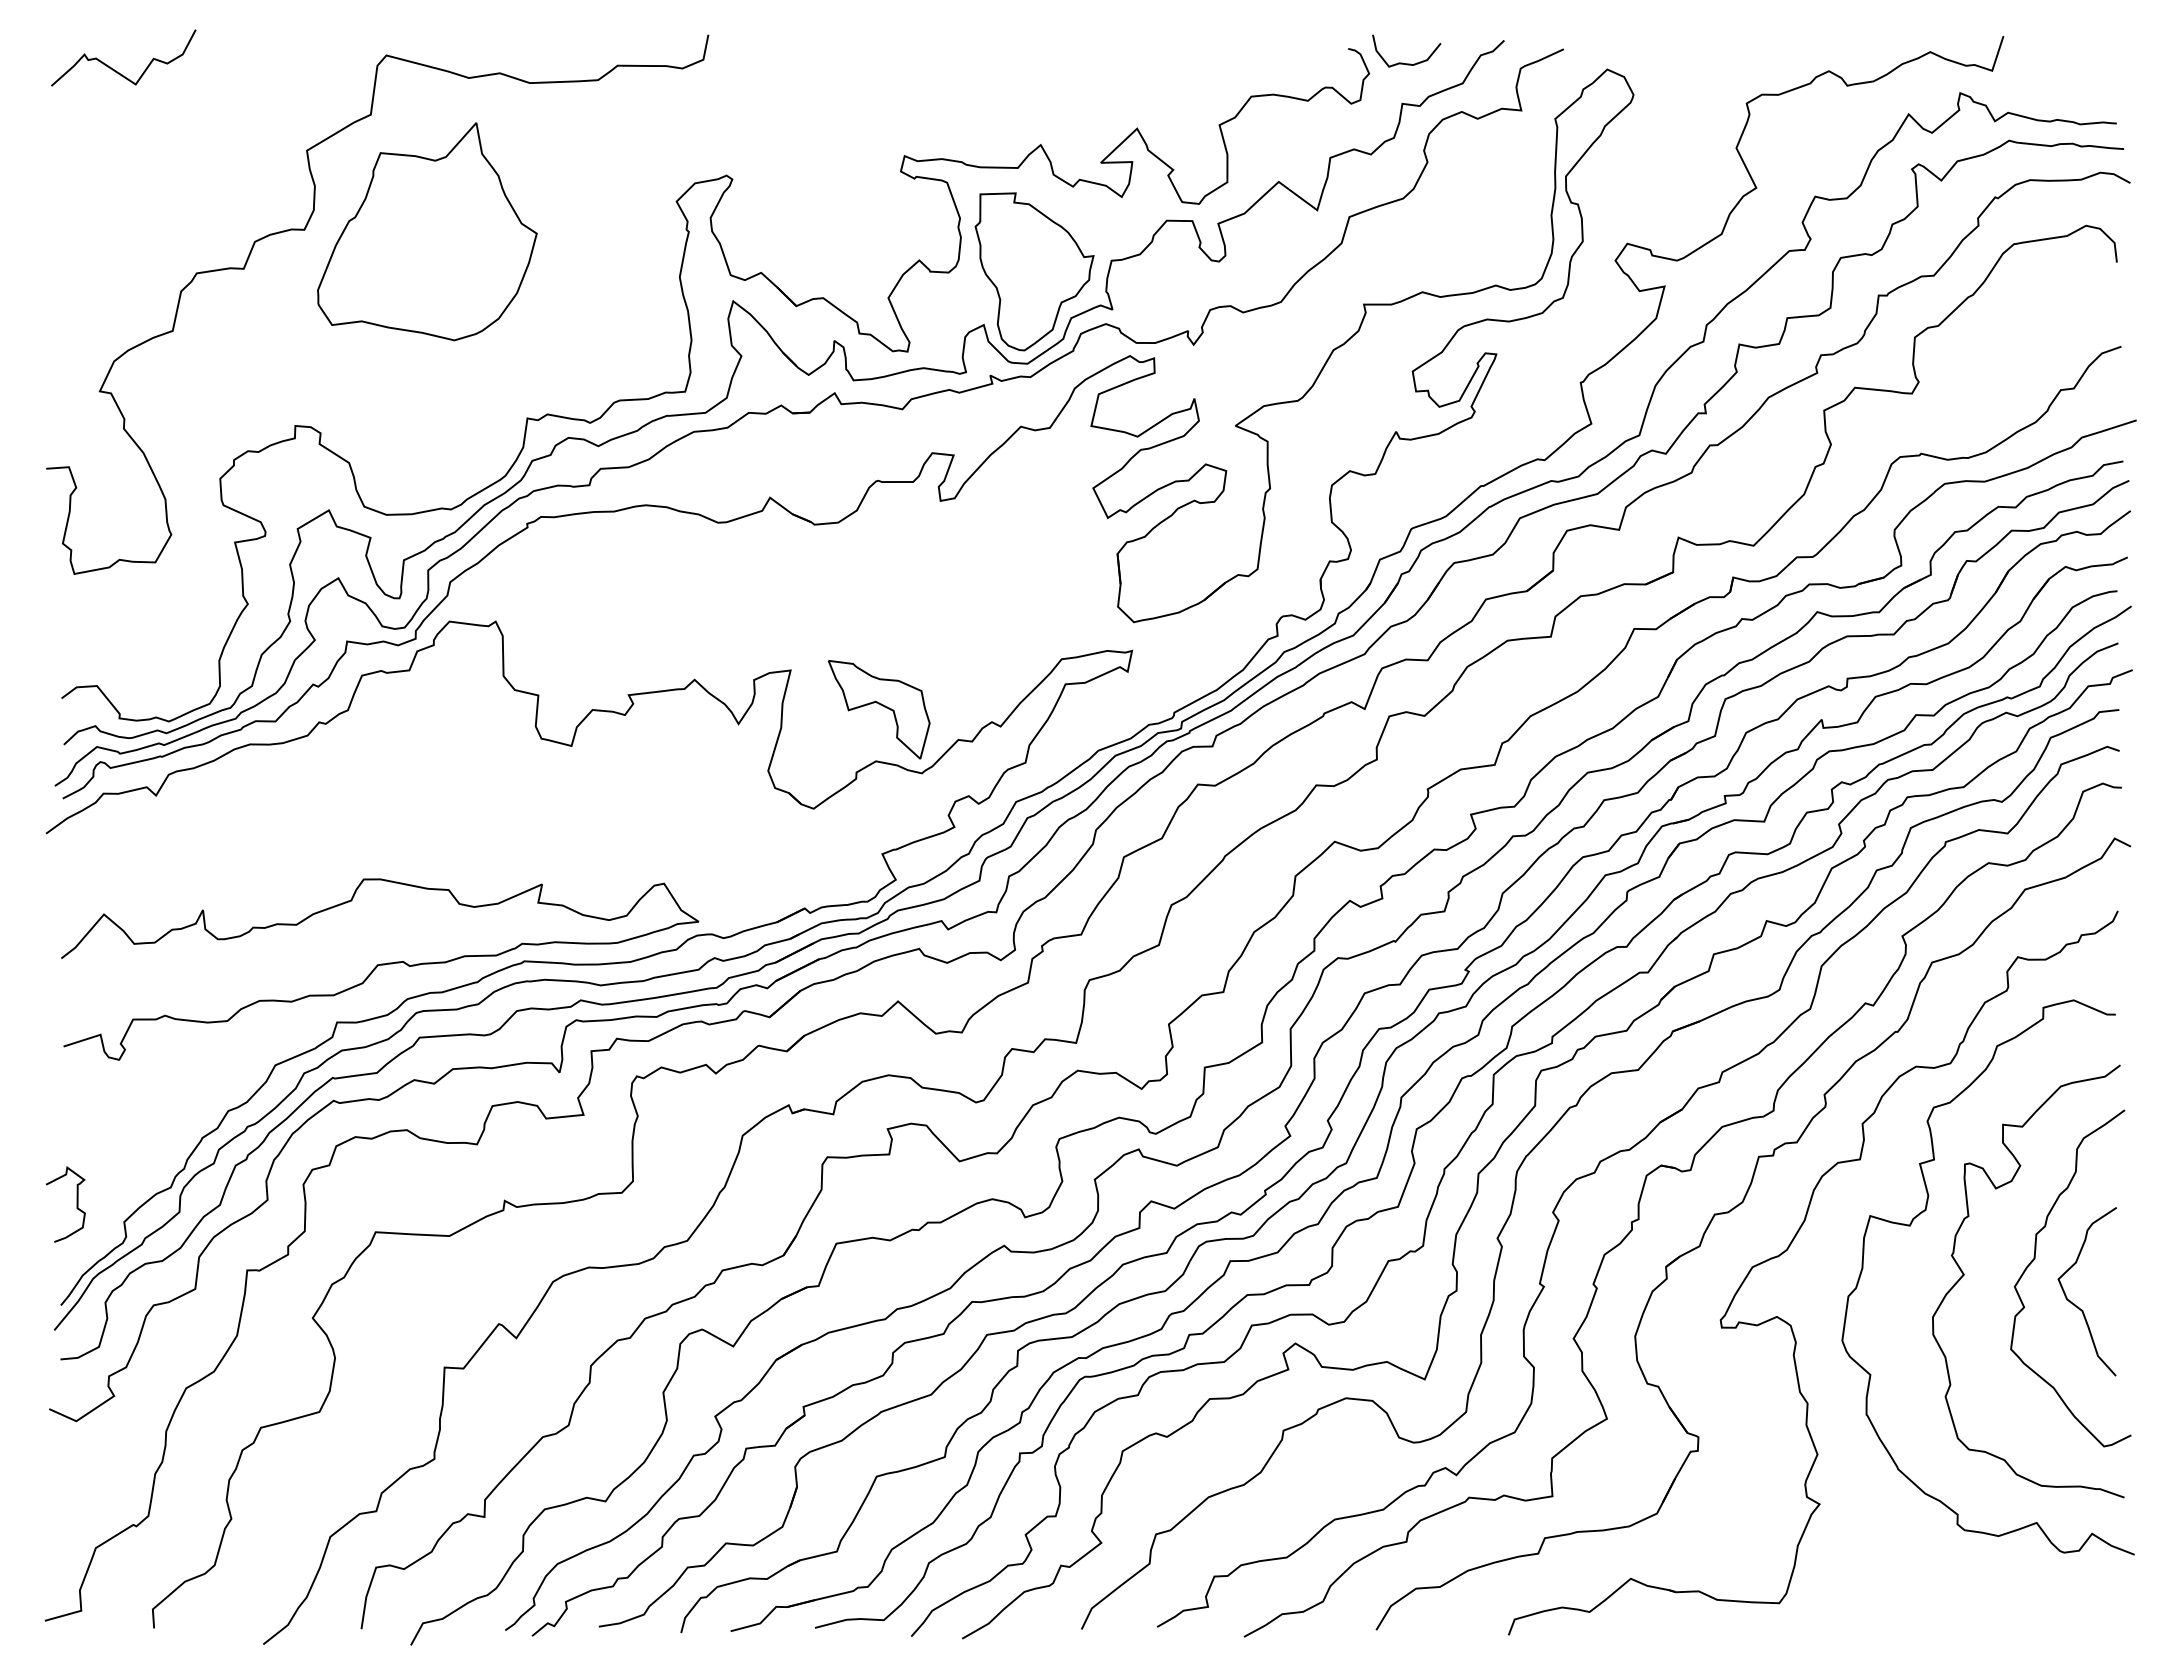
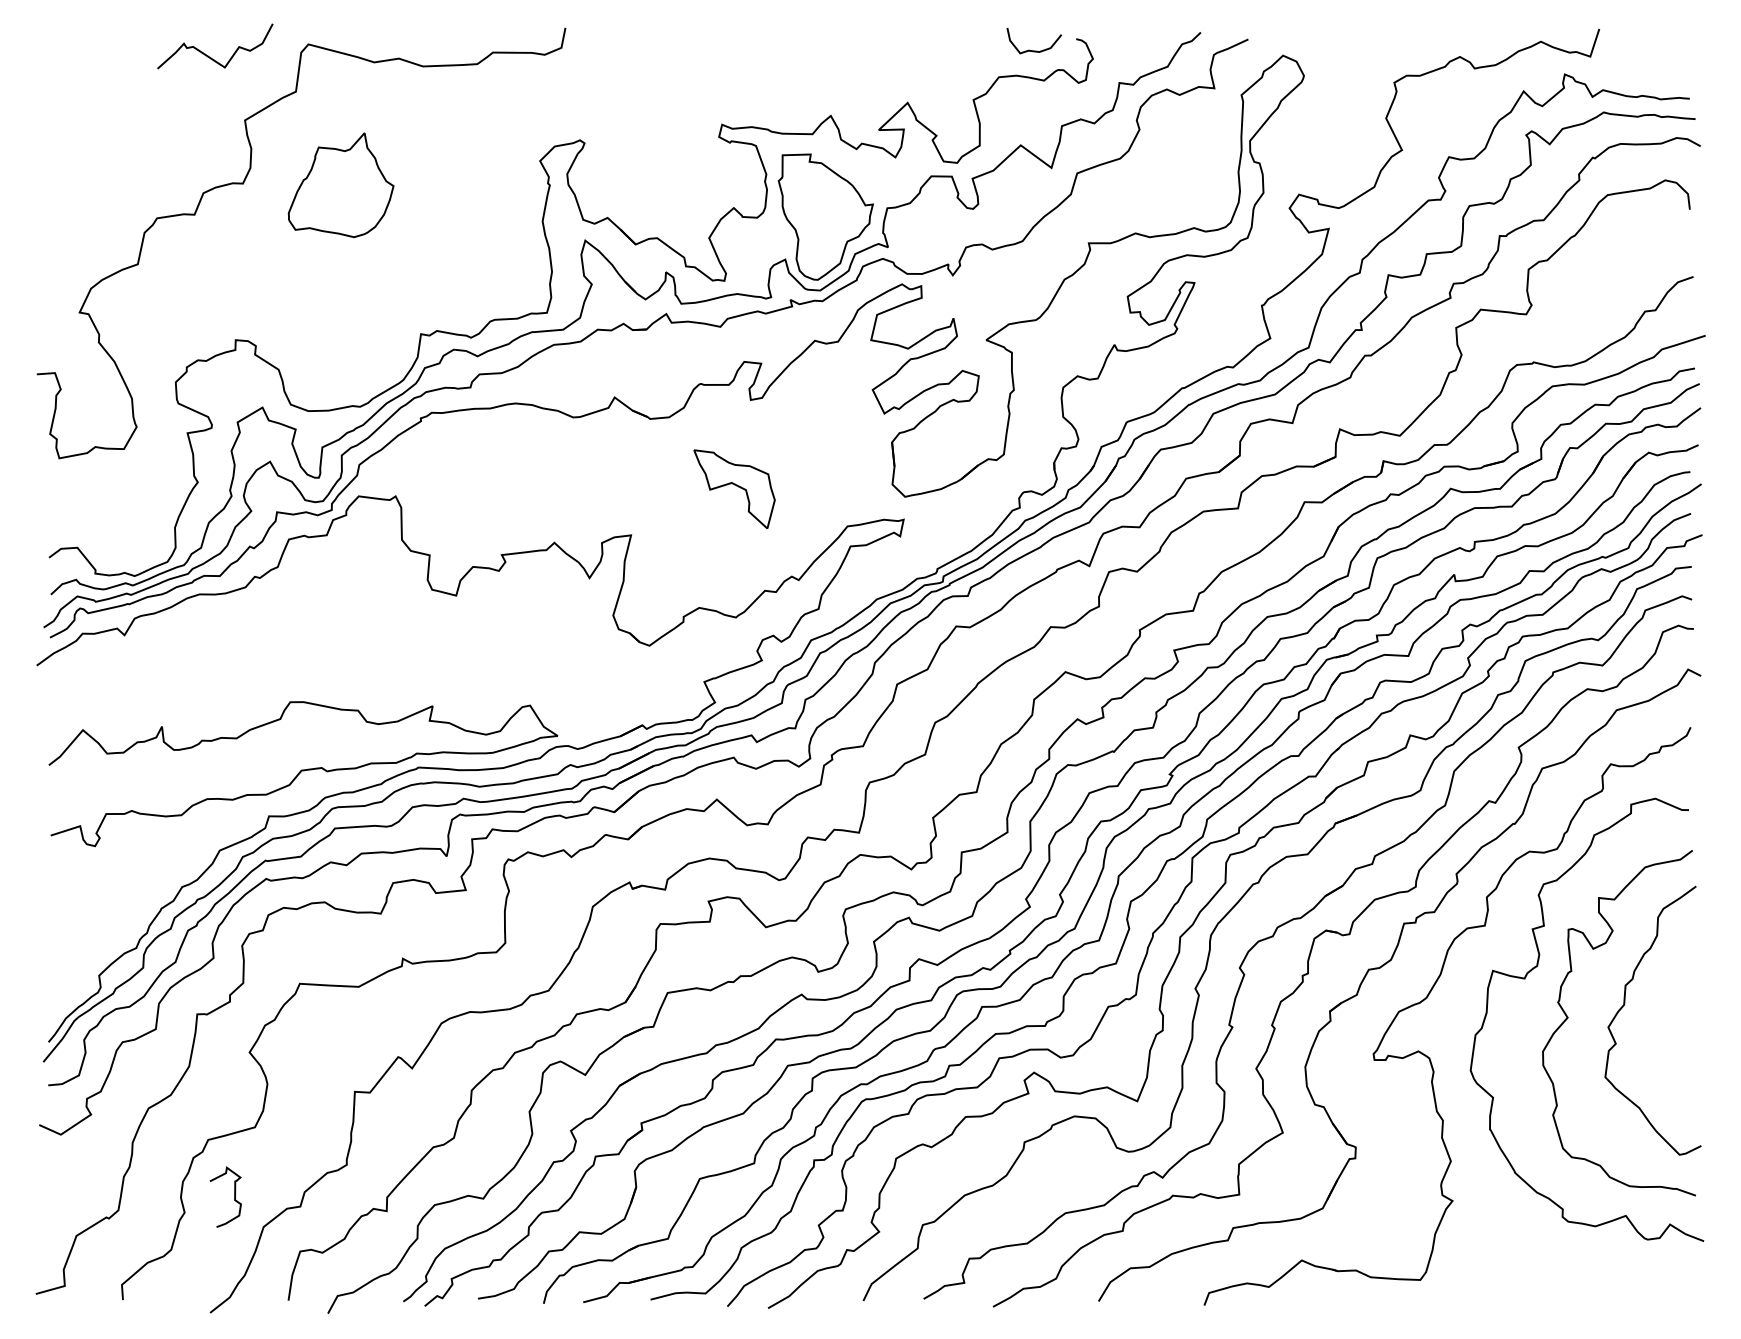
curve: (1403, 62) -> (1031, 50), moved
curve: (116, 70) -> (209, 56), moved
part: (427, 231) -> (341, 184), size x0.6
part: (879, 709) -> (734, 489), moved
curve: (76, 1204) -> (234, 1197), moved
curve: (2074, 1303) -> (1656, 1040), removed

